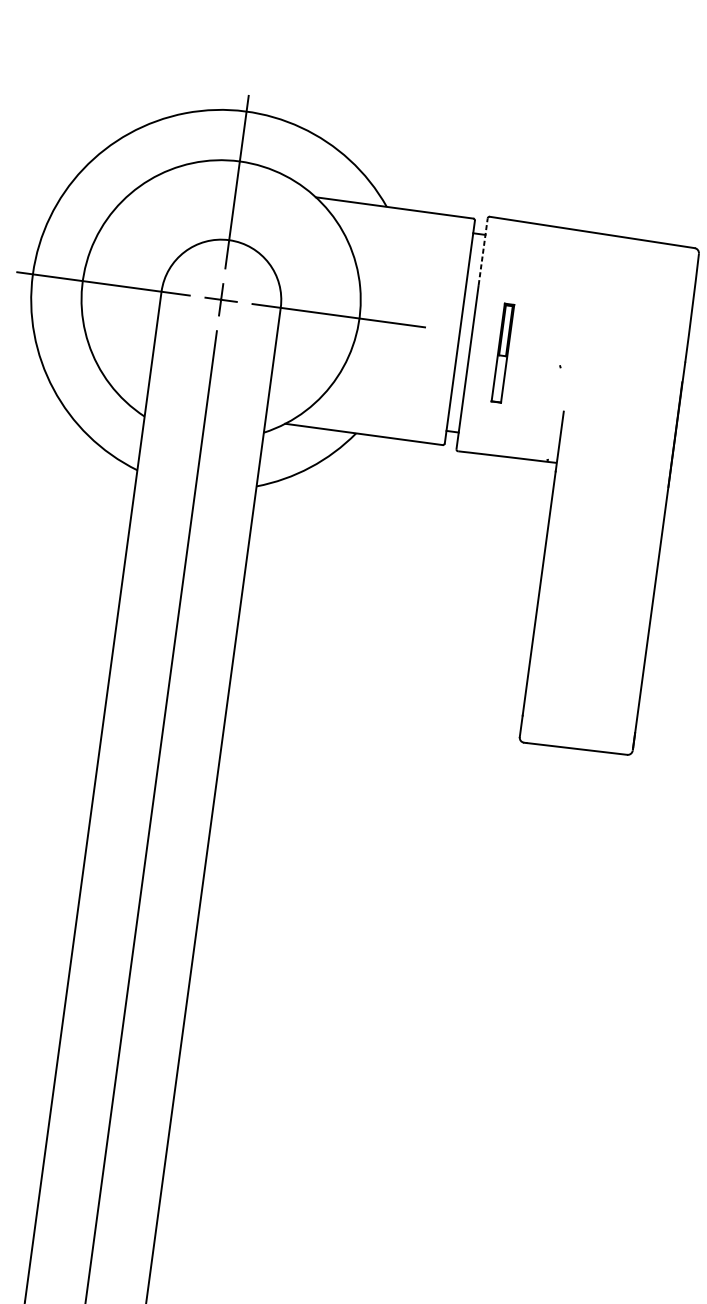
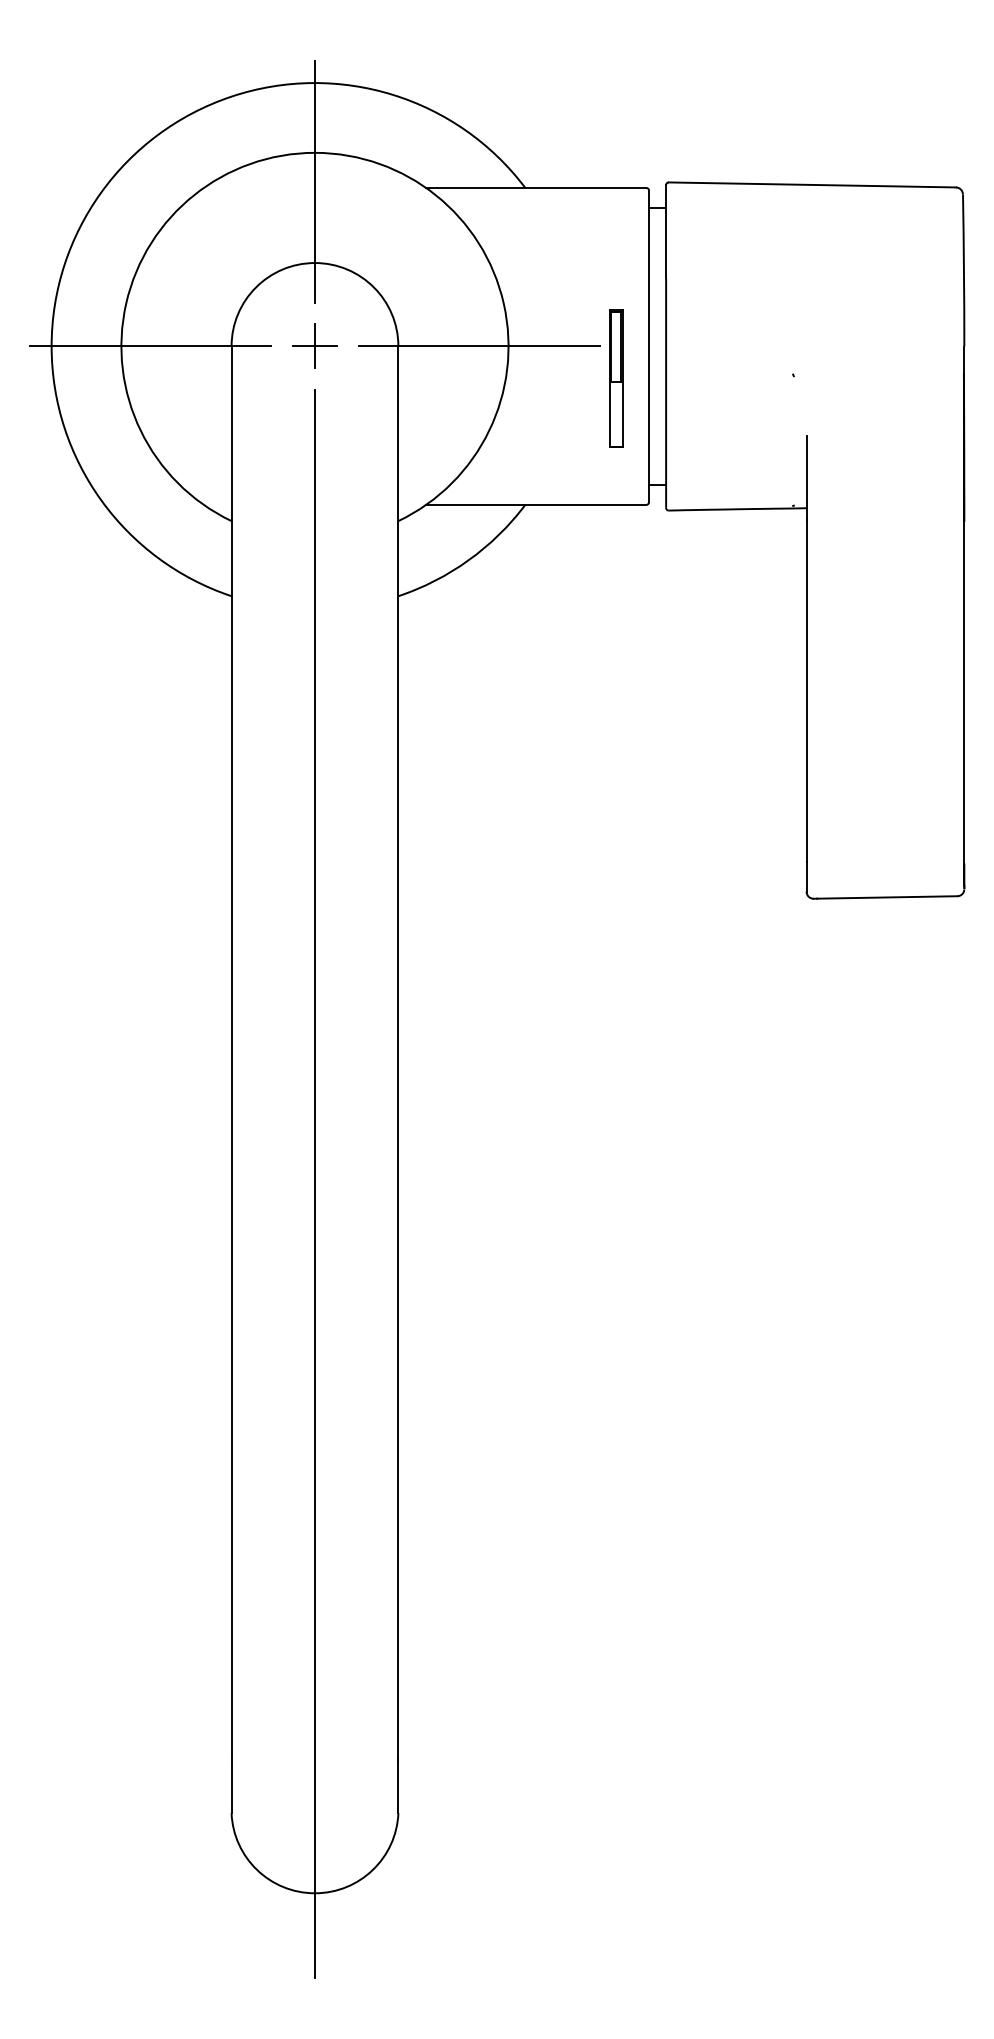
line: (483, 251) -> (666, 231), dashed -> solid
part: (503, 353) -> (616, 378), moved

